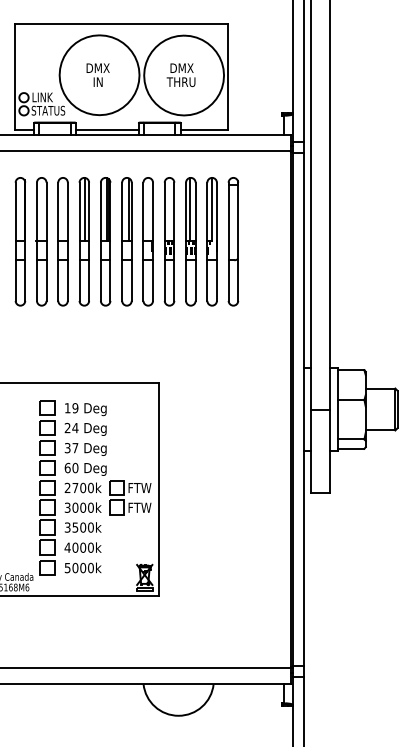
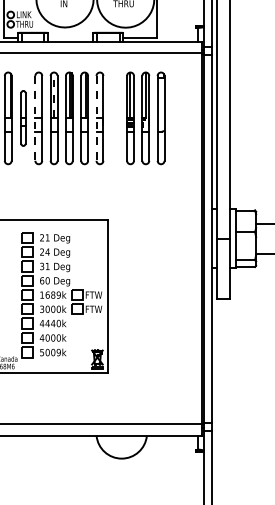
text: (48, 110) -> (28, 24), STATUS -> THRU
line: (106, 129) -> (69, 37), removed
line: (84, 209) -> (54, 95), solid -> dashed
part: (41, 241) -> (23, 118), size x0.6
part: (169, 241) -> (115, 118), removed
line: (58, 242) -> (35, 118), solid -> dashed
line: (143, 242) -> (96, 118), solid -> dashed
text: (71, 408) -> (44, 238), 19 -> 21
text: (75, 448) -> (47, 266), 37 -> 31
text: (78, 487) -> (49, 294), 2700k -> 1689k
text: (75, 527) -> (47, 323), 3500k -> 4440k
text: (90, 568) -> (58, 352), 5000k -> 5009k

